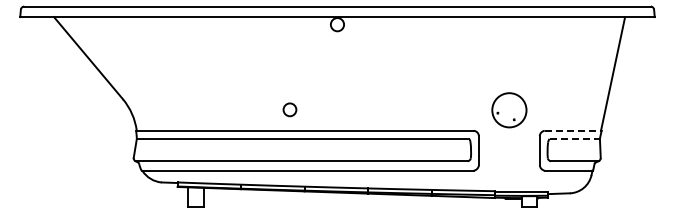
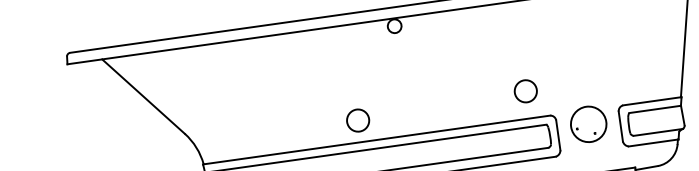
circle: (453, 103) -> (525, 90), added
circle: (289, 109) -> (357, 120), size x1.67
part: (509, 110) -> (588, 124), moved
line: (573, 130) -> (652, 100), dashed -> solid
line: (575, 138) -> (655, 108), dashed -> solid

